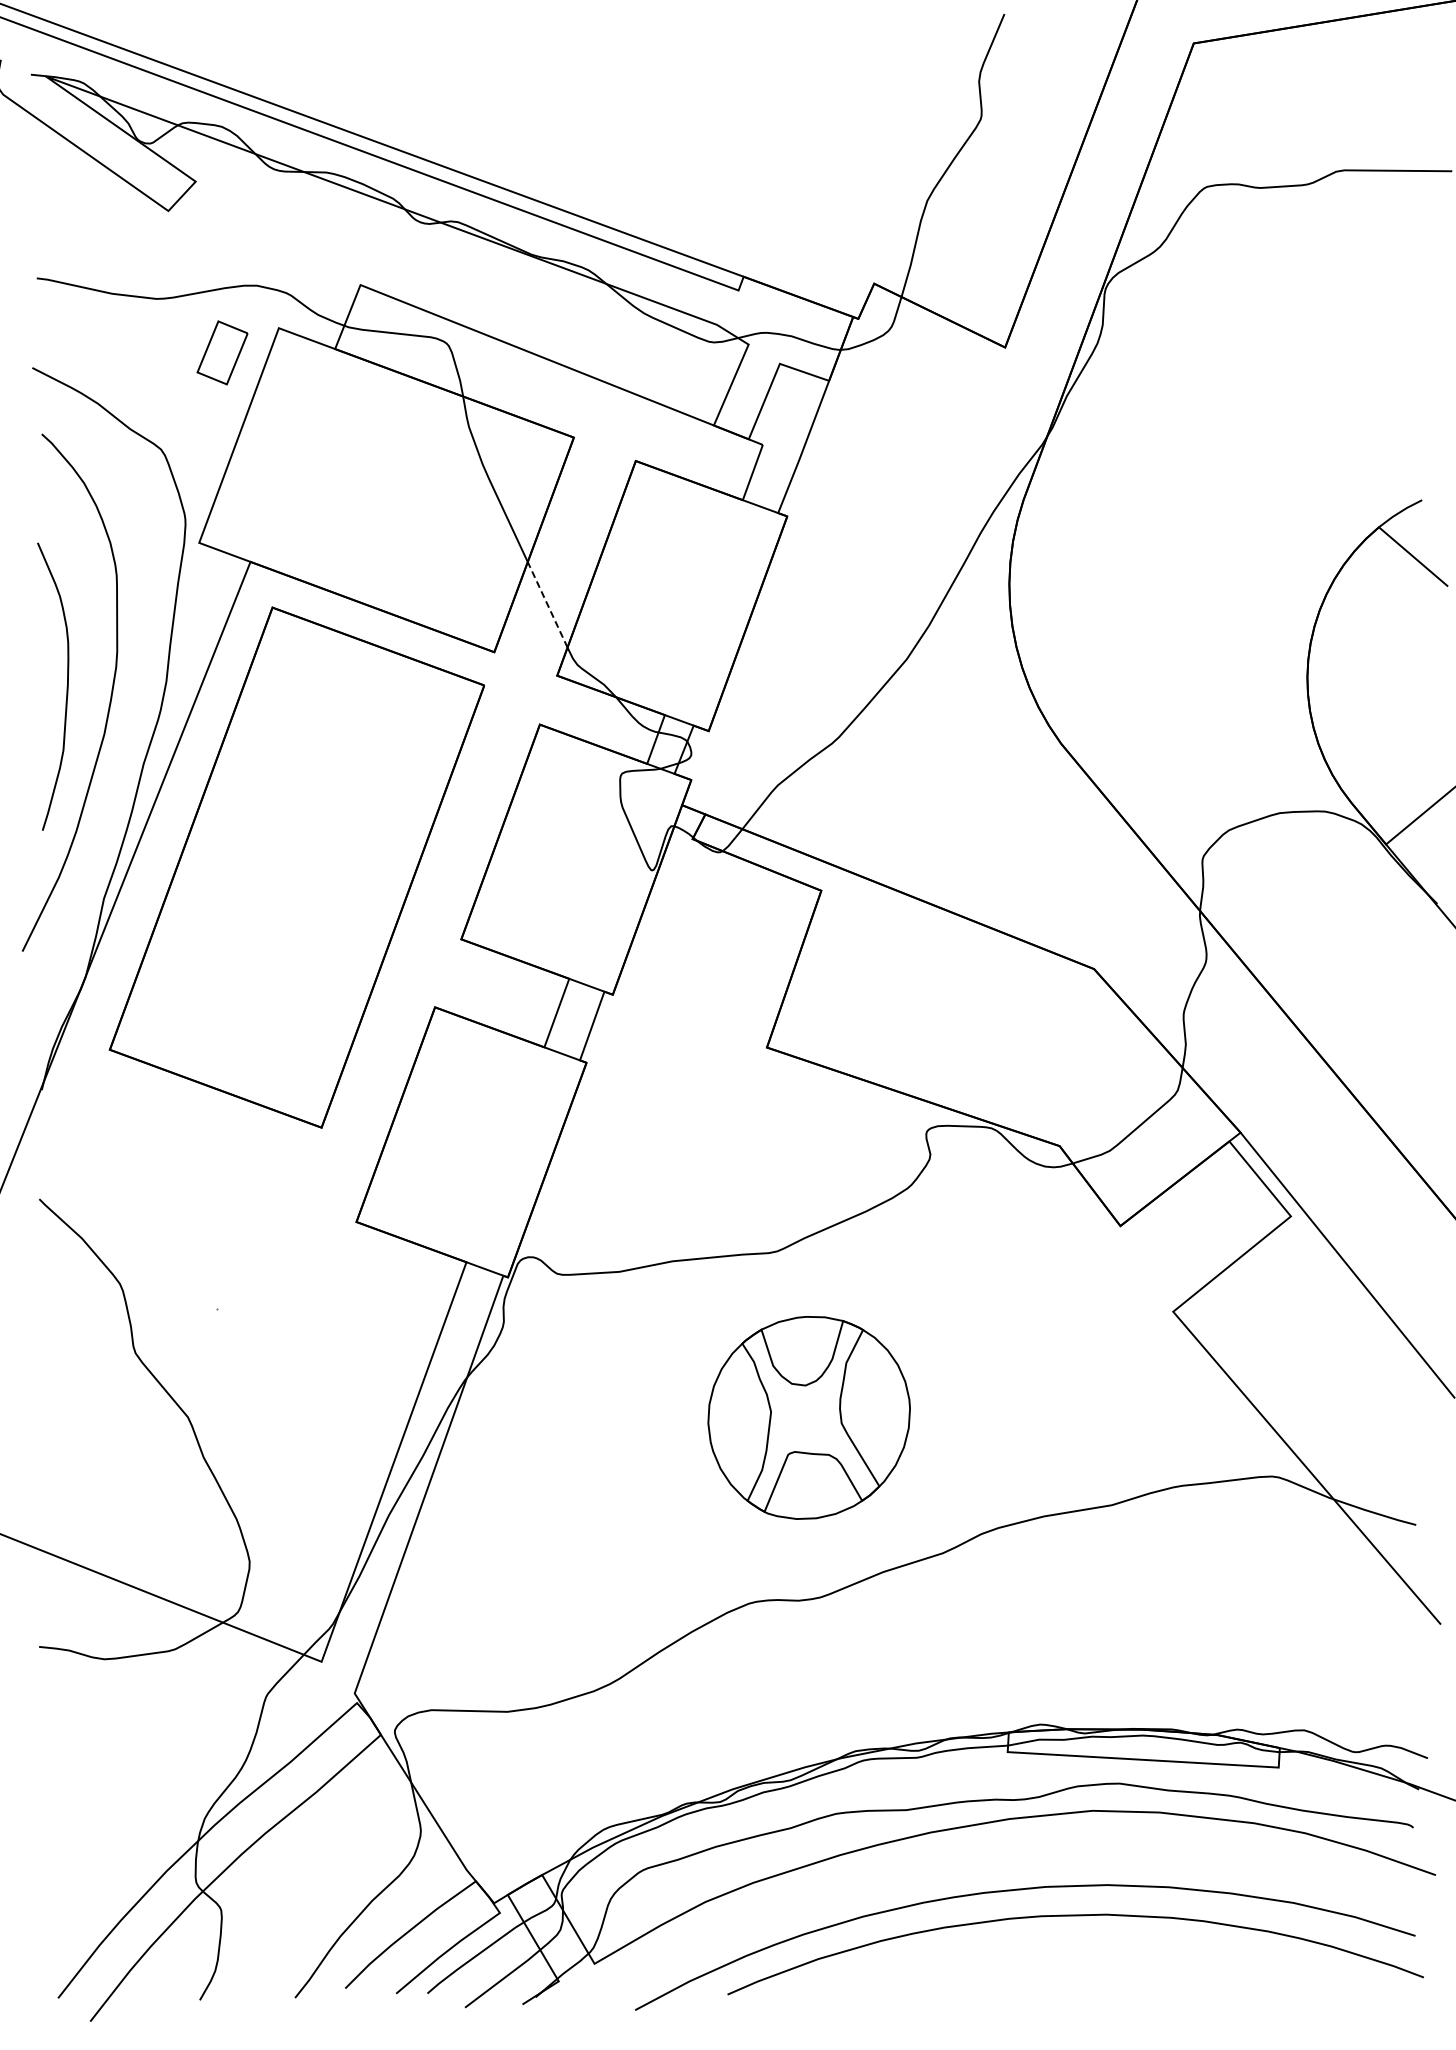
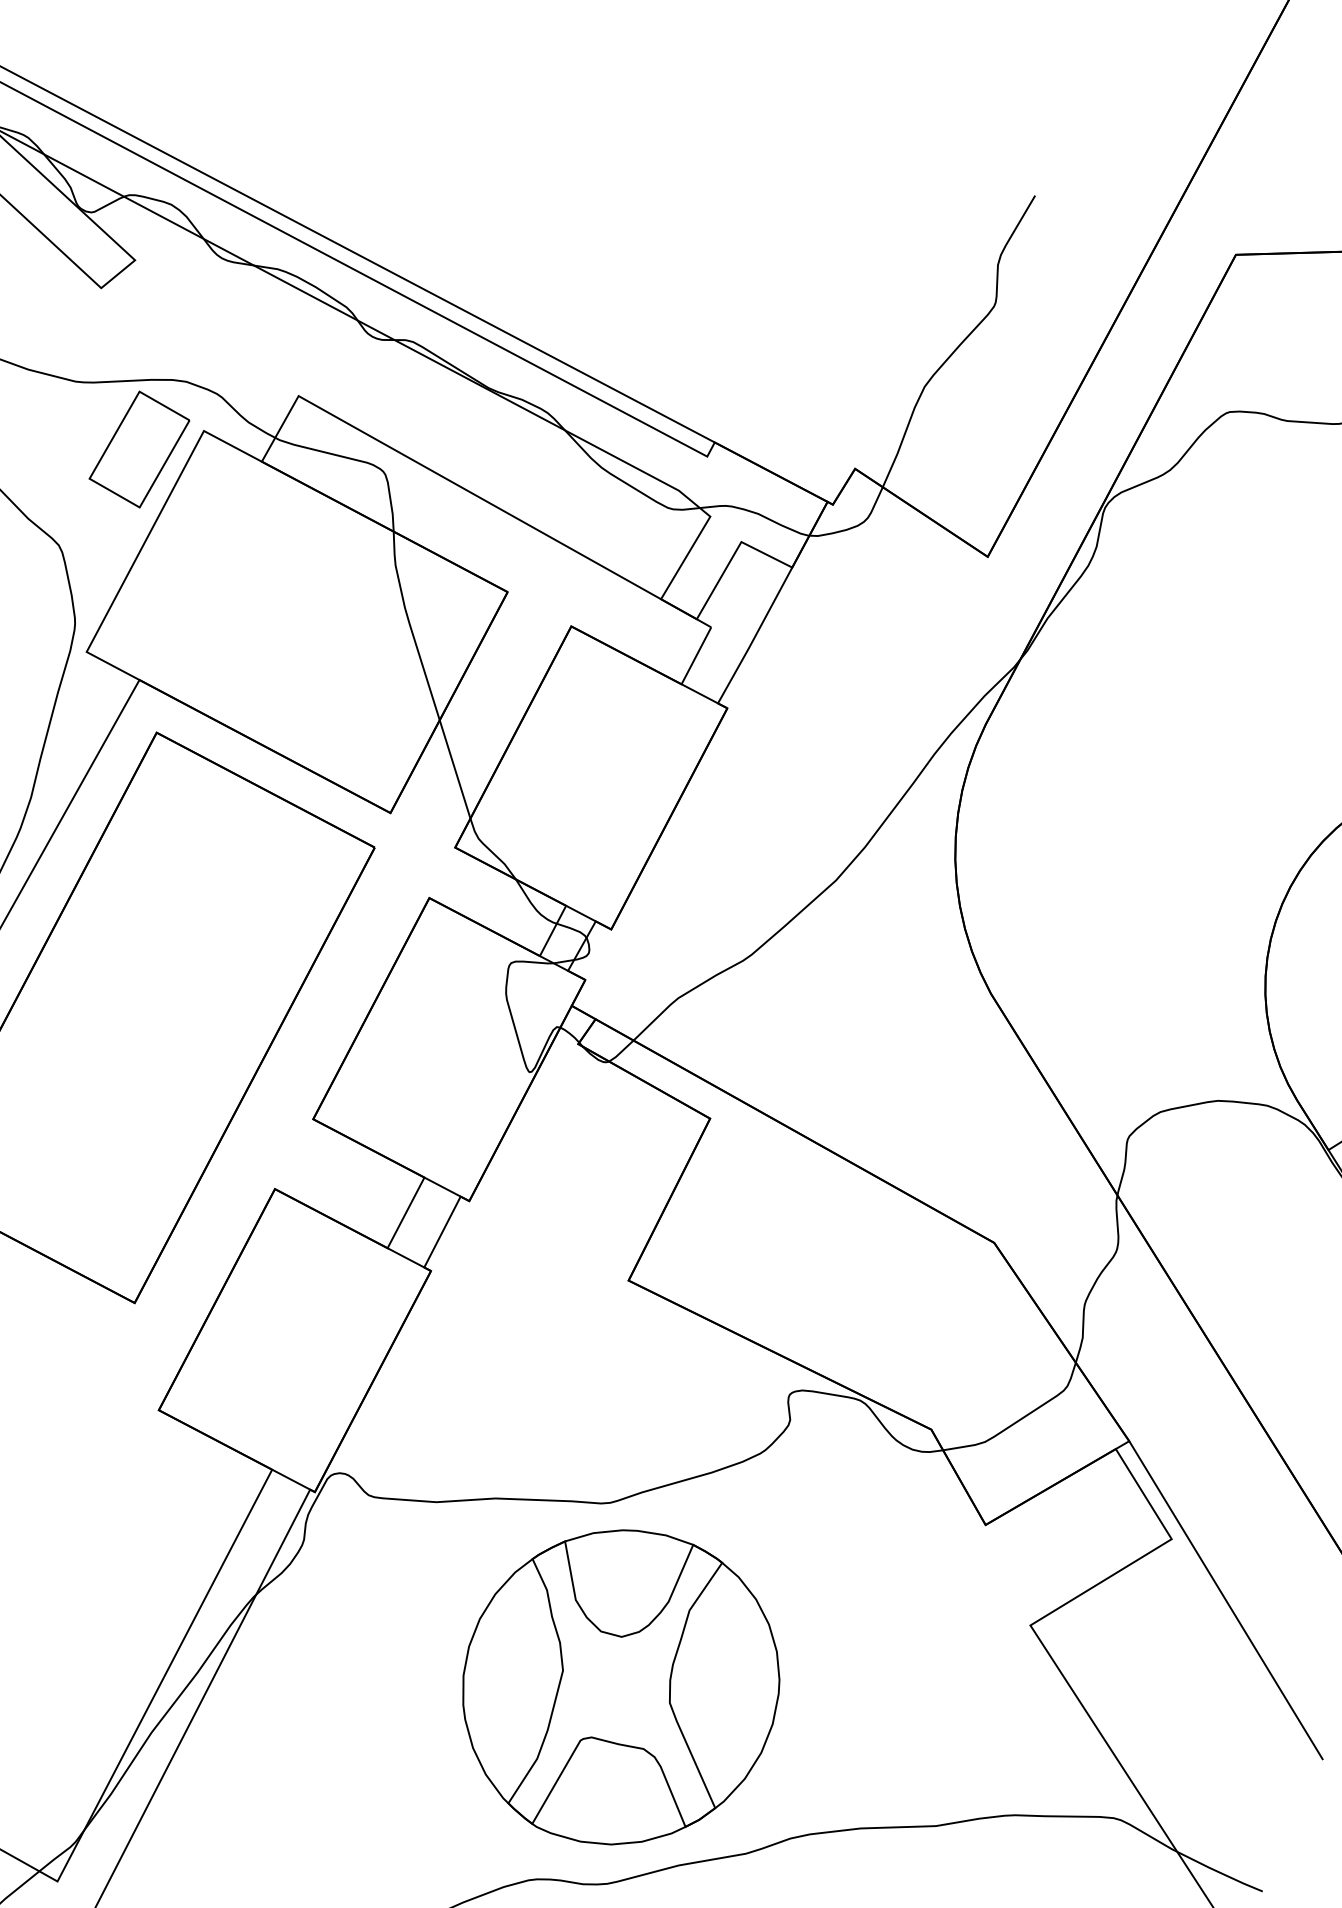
part: (222, 352) -> (139, 449), size x1.67
line: (547, 604) -> (454, 769), dashed -> solid
part: (809, 1417) -> (621, 1687), size x1.43

